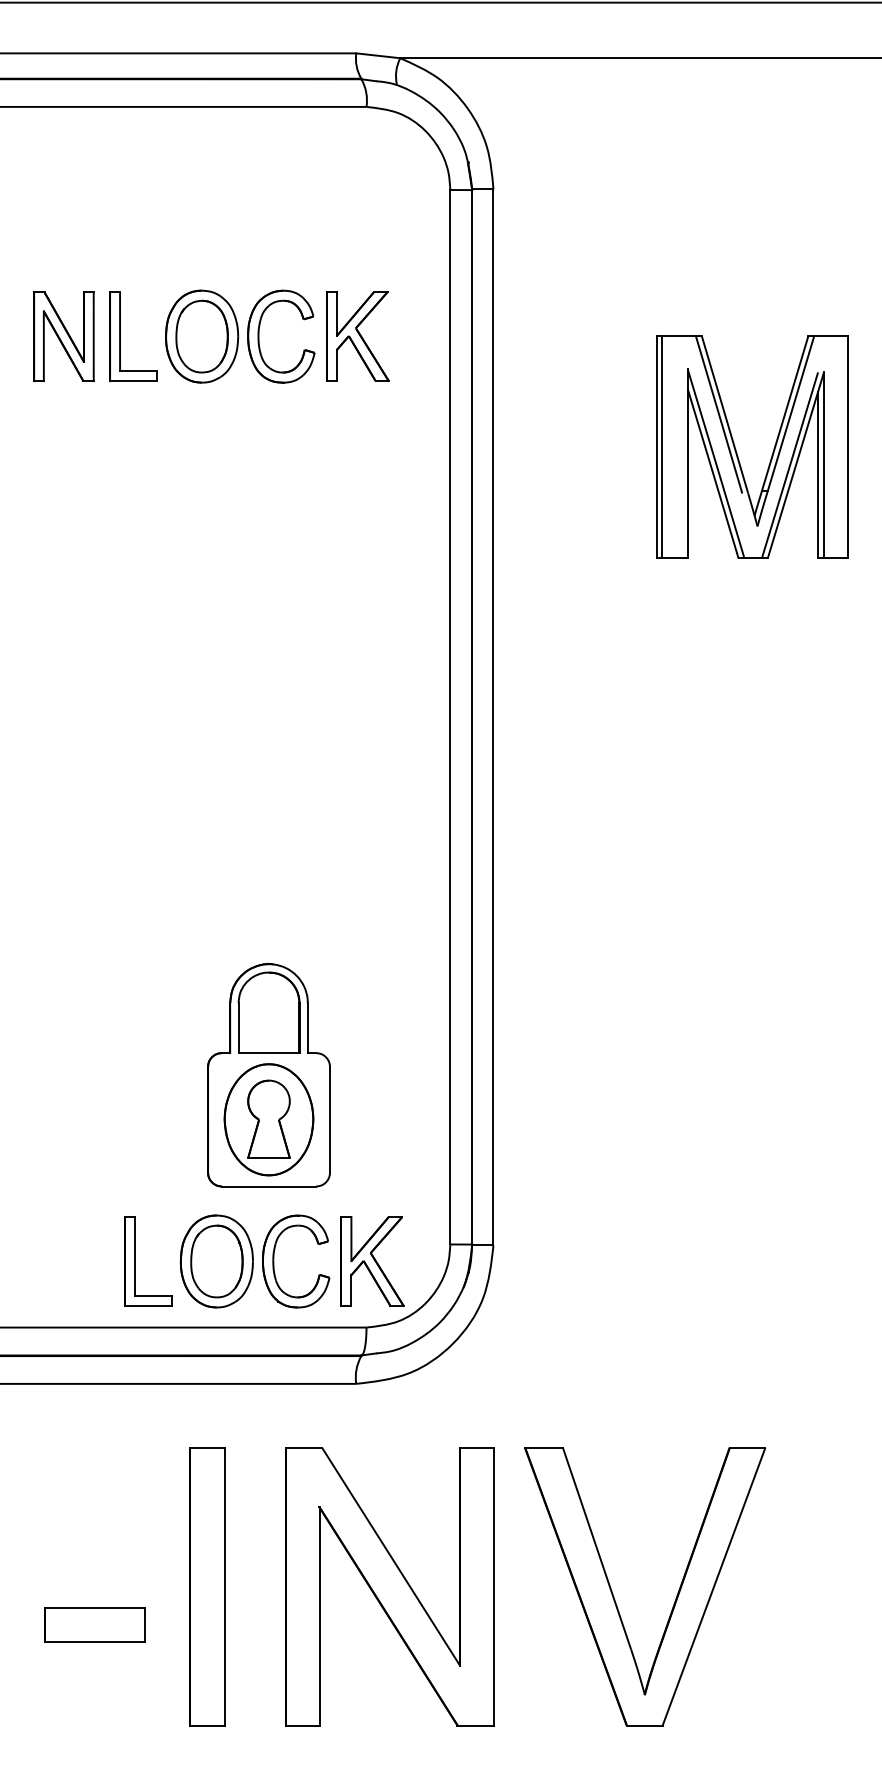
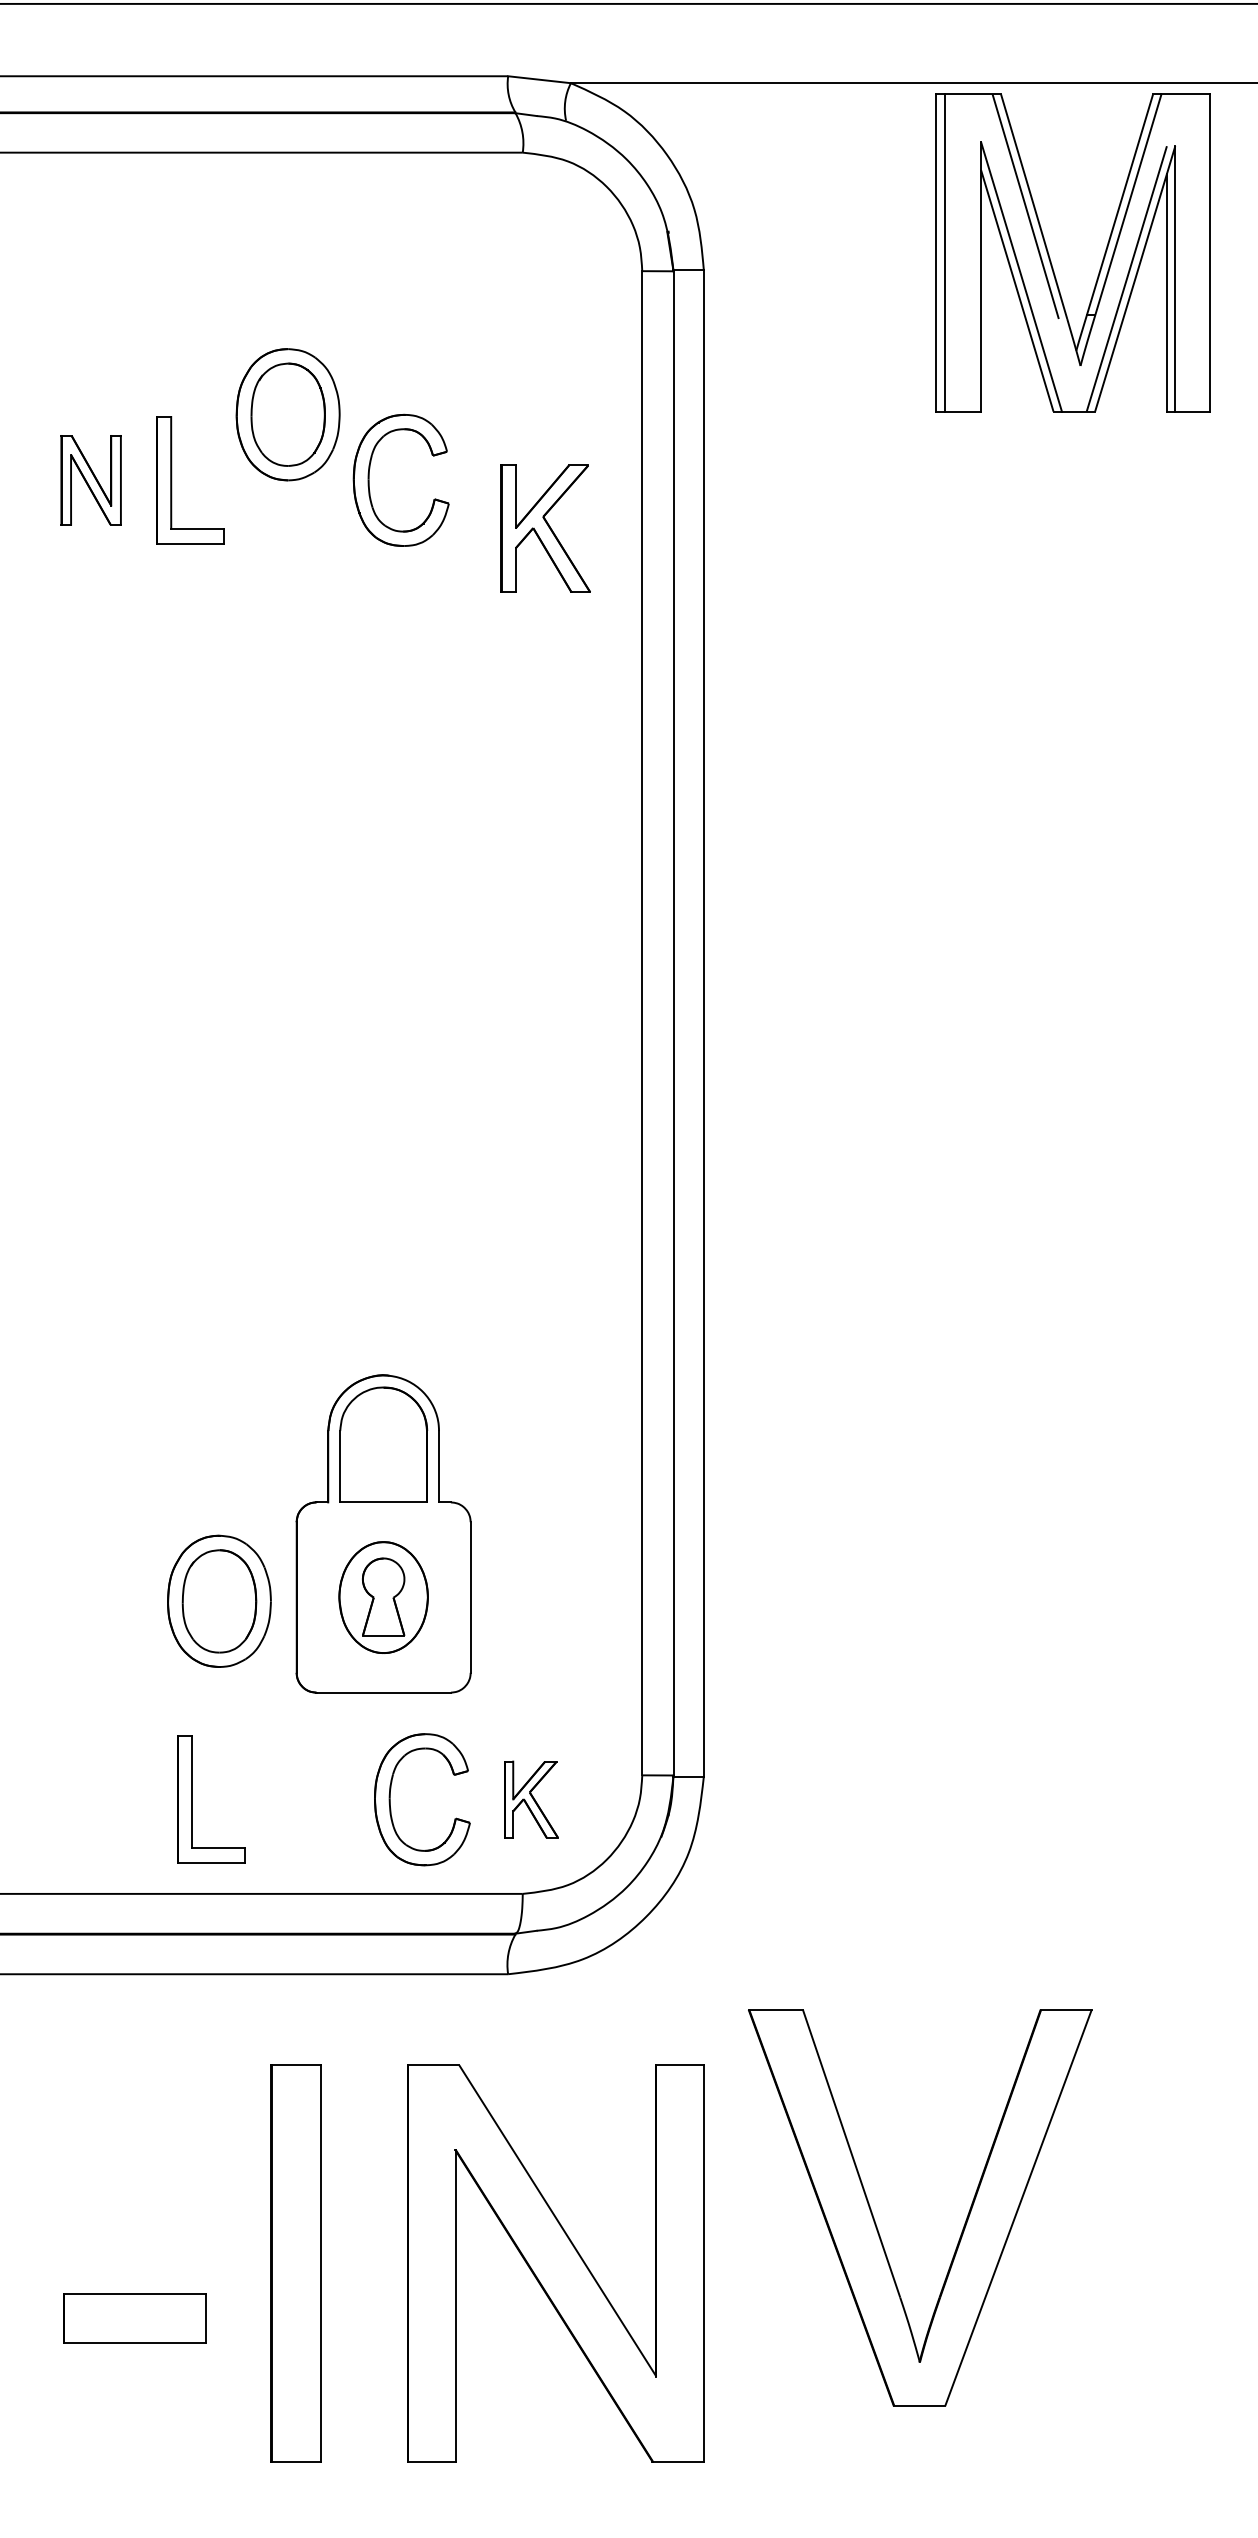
part: (63, 336) -> (90, 480), size x0.7
part: (202, 336) -> (288, 414), moved
part: (357, 336) -> (545, 528), moved
part: (737, 452) -> (1051, 260), moved
part: (268, 1119) -> (382, 1597), size x0.7
part: (216, 1261) -> (218, 1601), moved
part: (372, 1261) -> (531, 1799), size x0.6
part: (676, 1595) -> (964, 2220), moved

